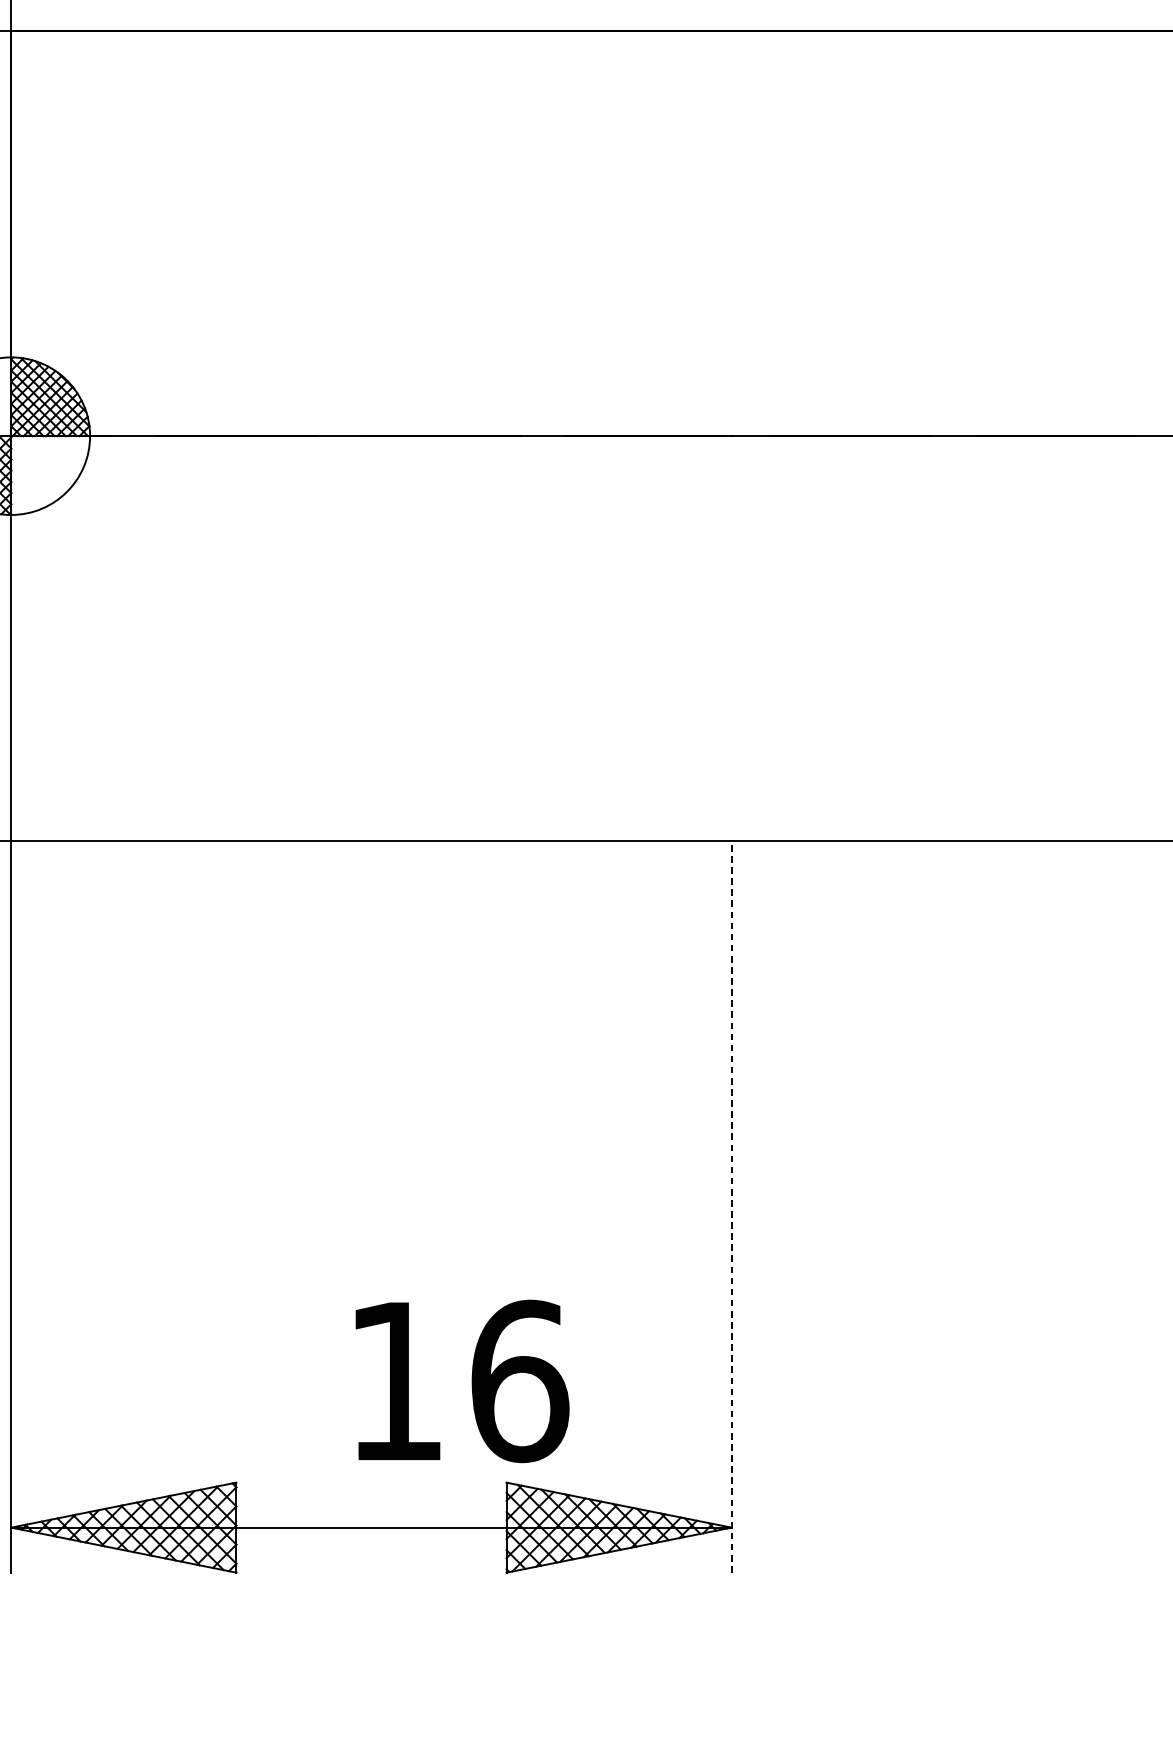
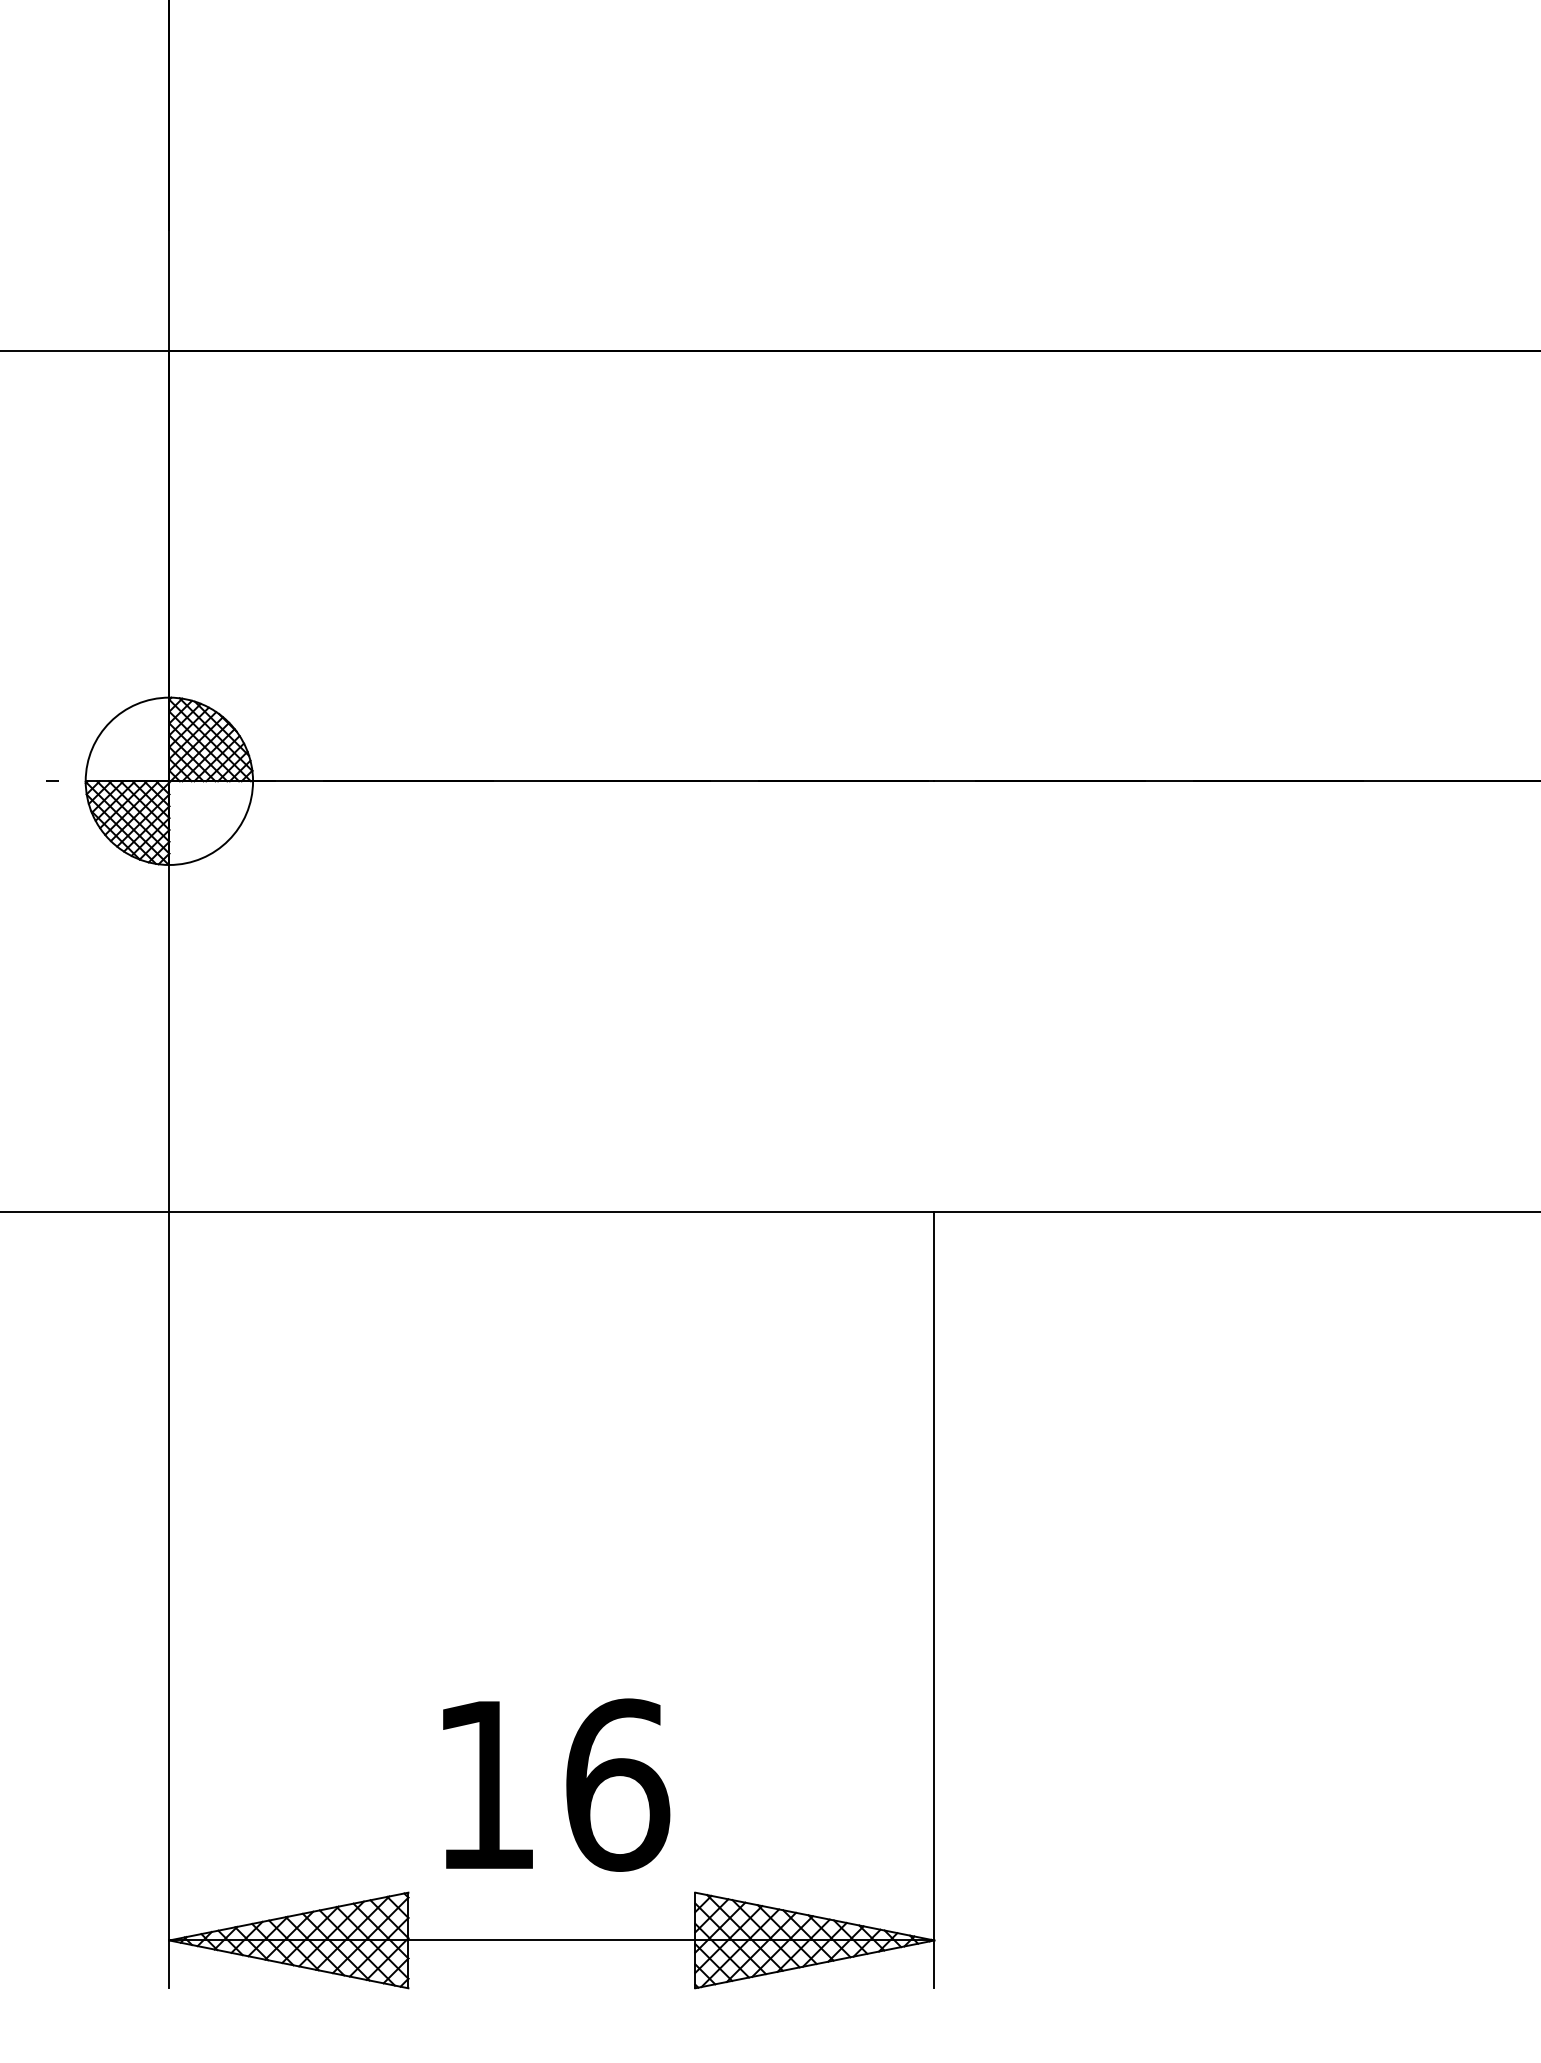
line: (731, 1206) -> (934, 1599), dashed -> solid
text: (462, 1380) -> (556, 1784), moved

